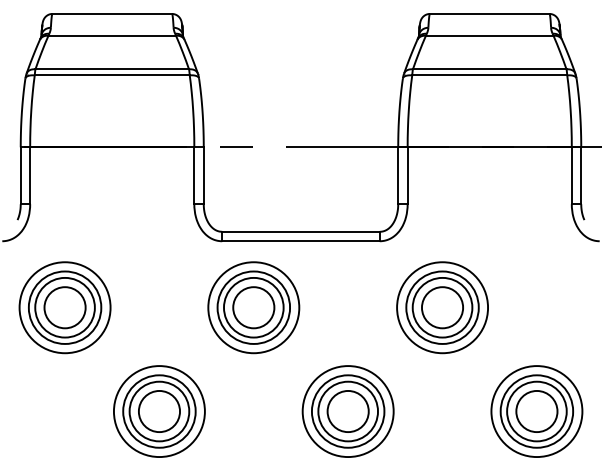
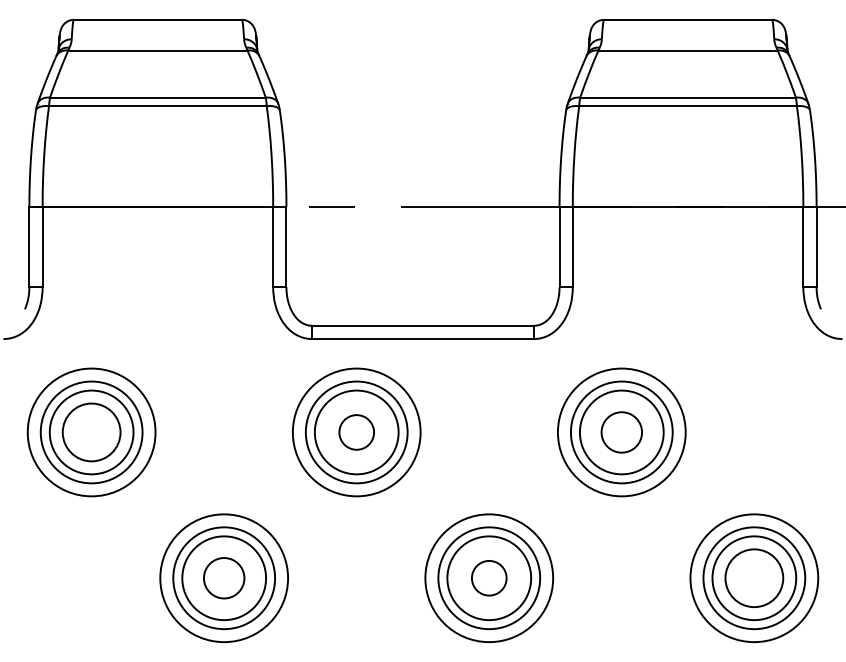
circle: (253, 307) -> (356, 432), size x0.6
circle: (442, 307) -> (621, 432), size x0.7
circle: (159, 411) -> (224, 578), size x0.7
circle: (348, 411) -> (489, 578), size x0.6

